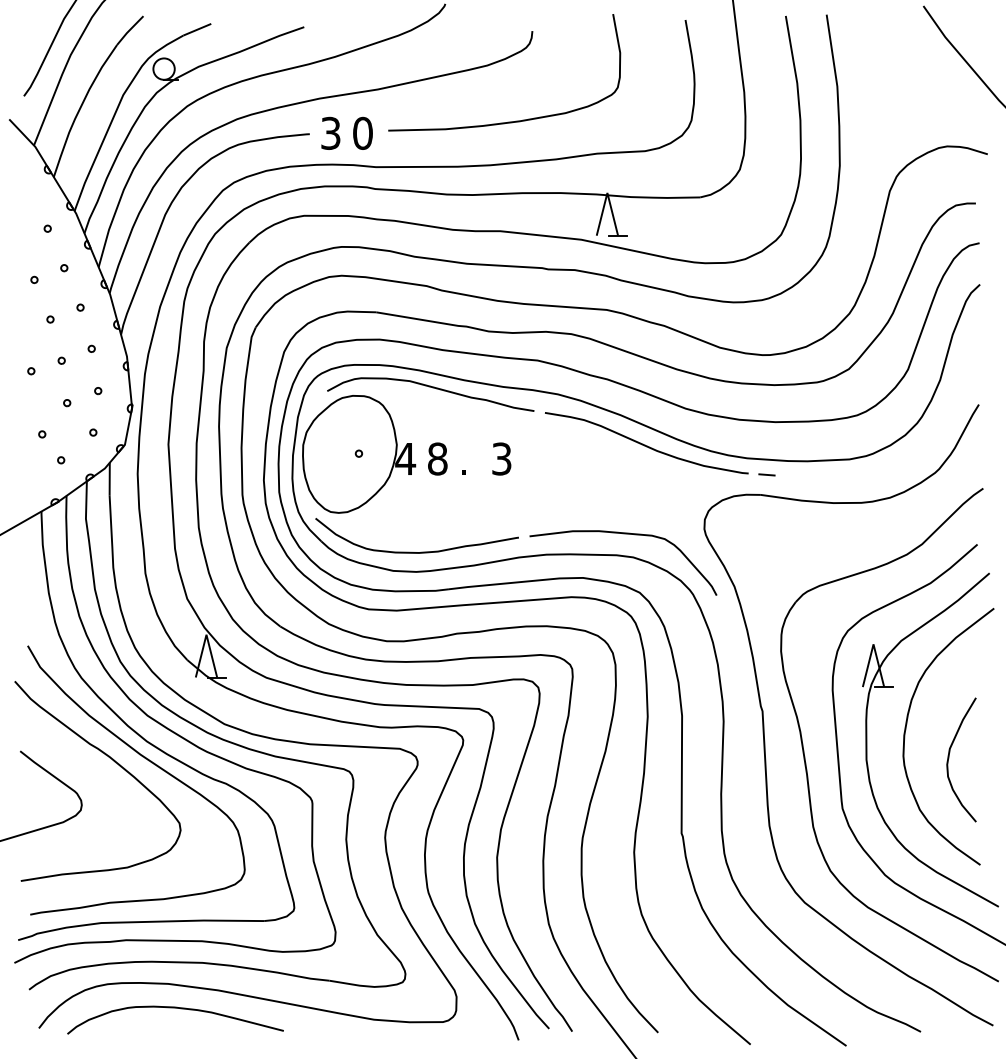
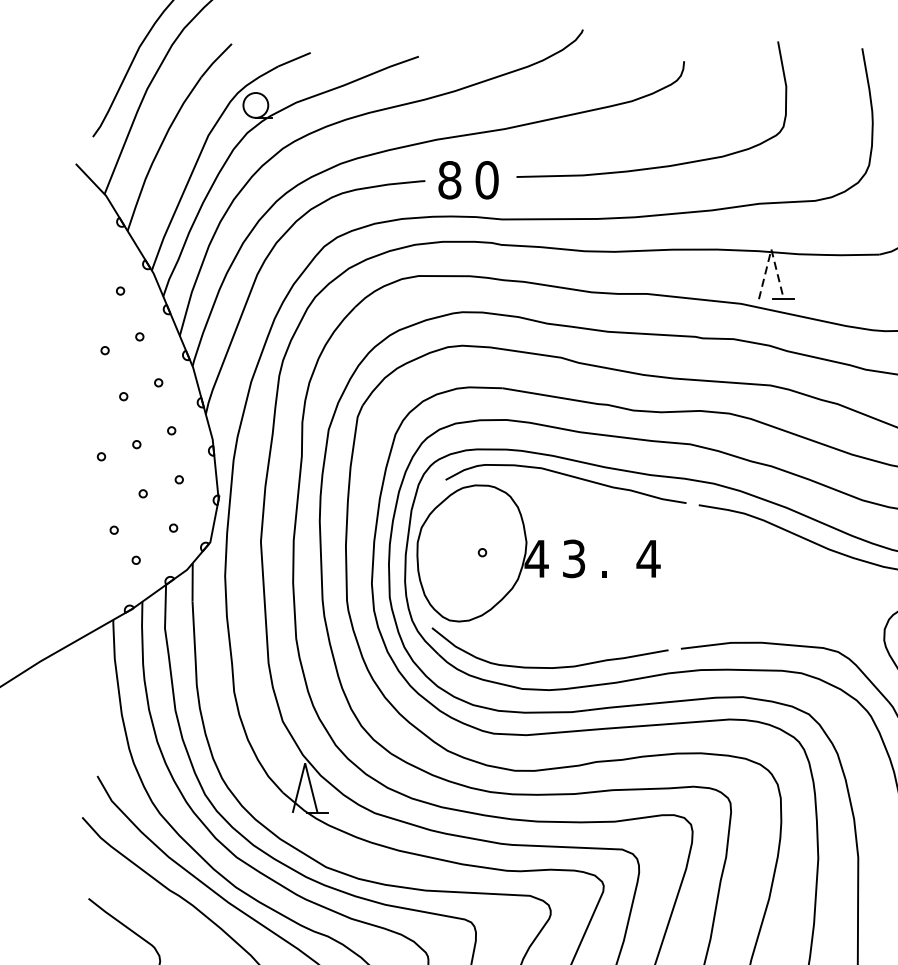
text: (330, 133) -> (449, 180), 3 -> 8
line: (607, 192) -> (771, 248), solid -> dashed
text: (437, 458) -> (573, 558), 8 -> 3
text: (501, 458) -> (648, 558), 3 -> 4

